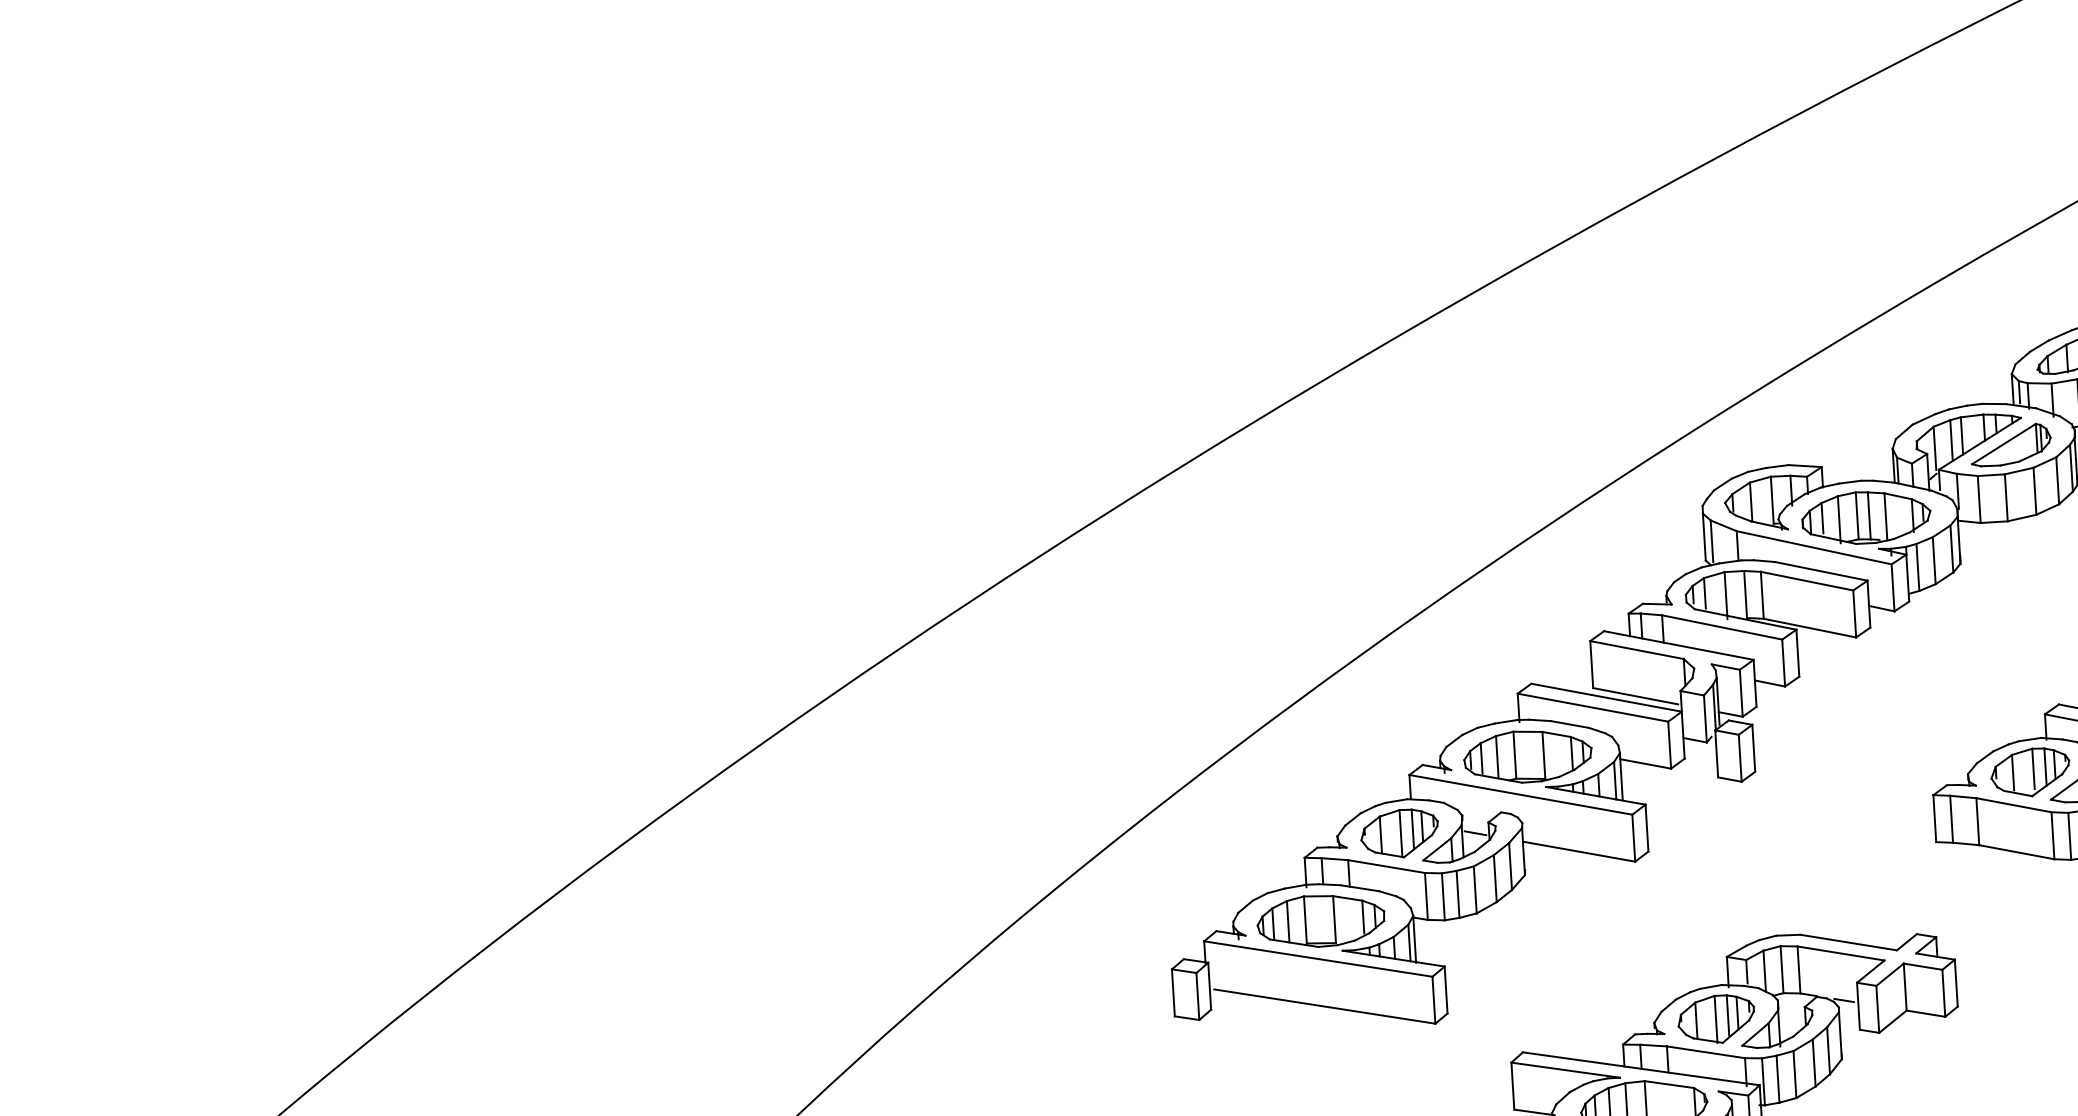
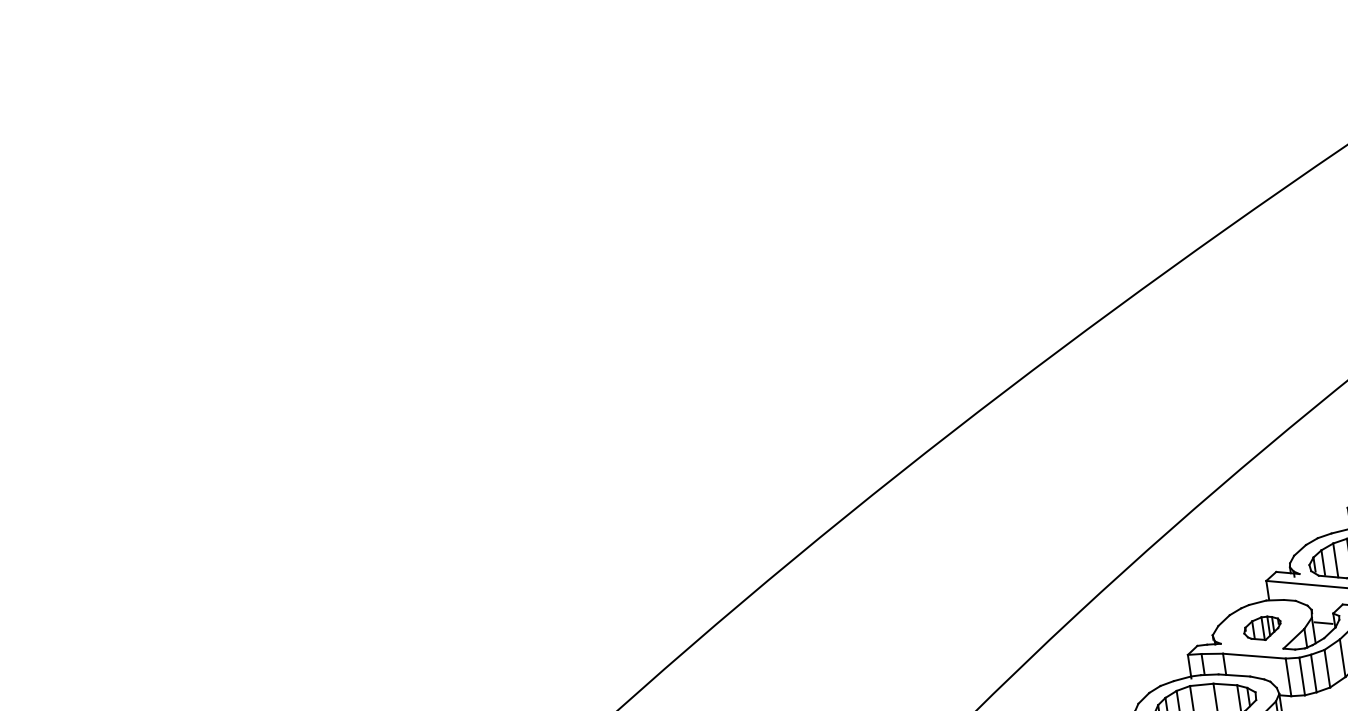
part: (1399, 833) -> (1262, 628), size x0.6

